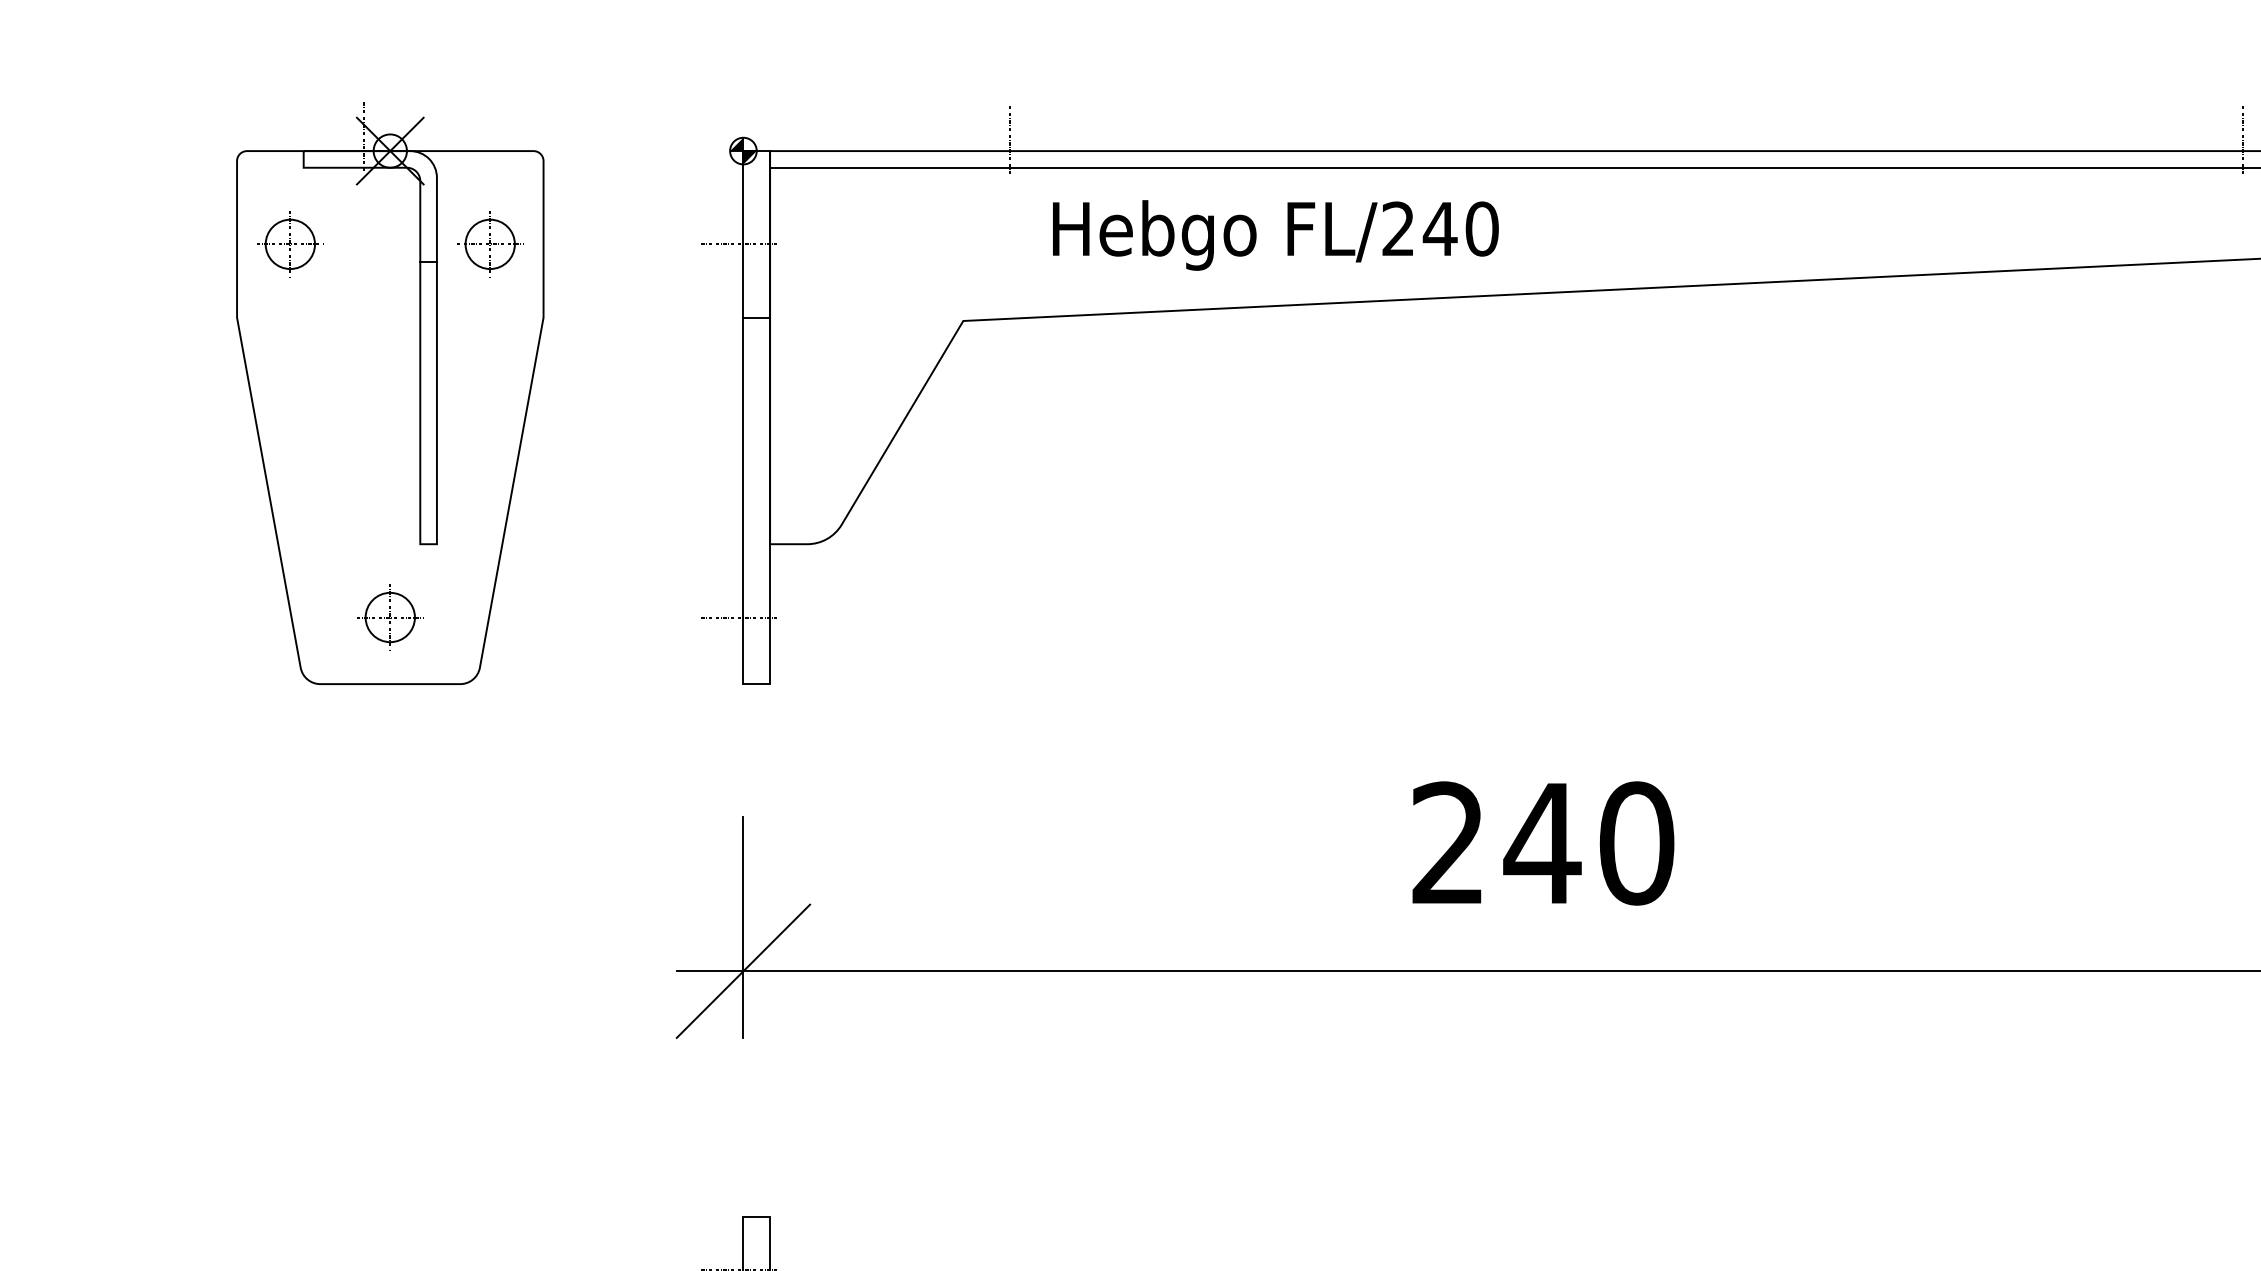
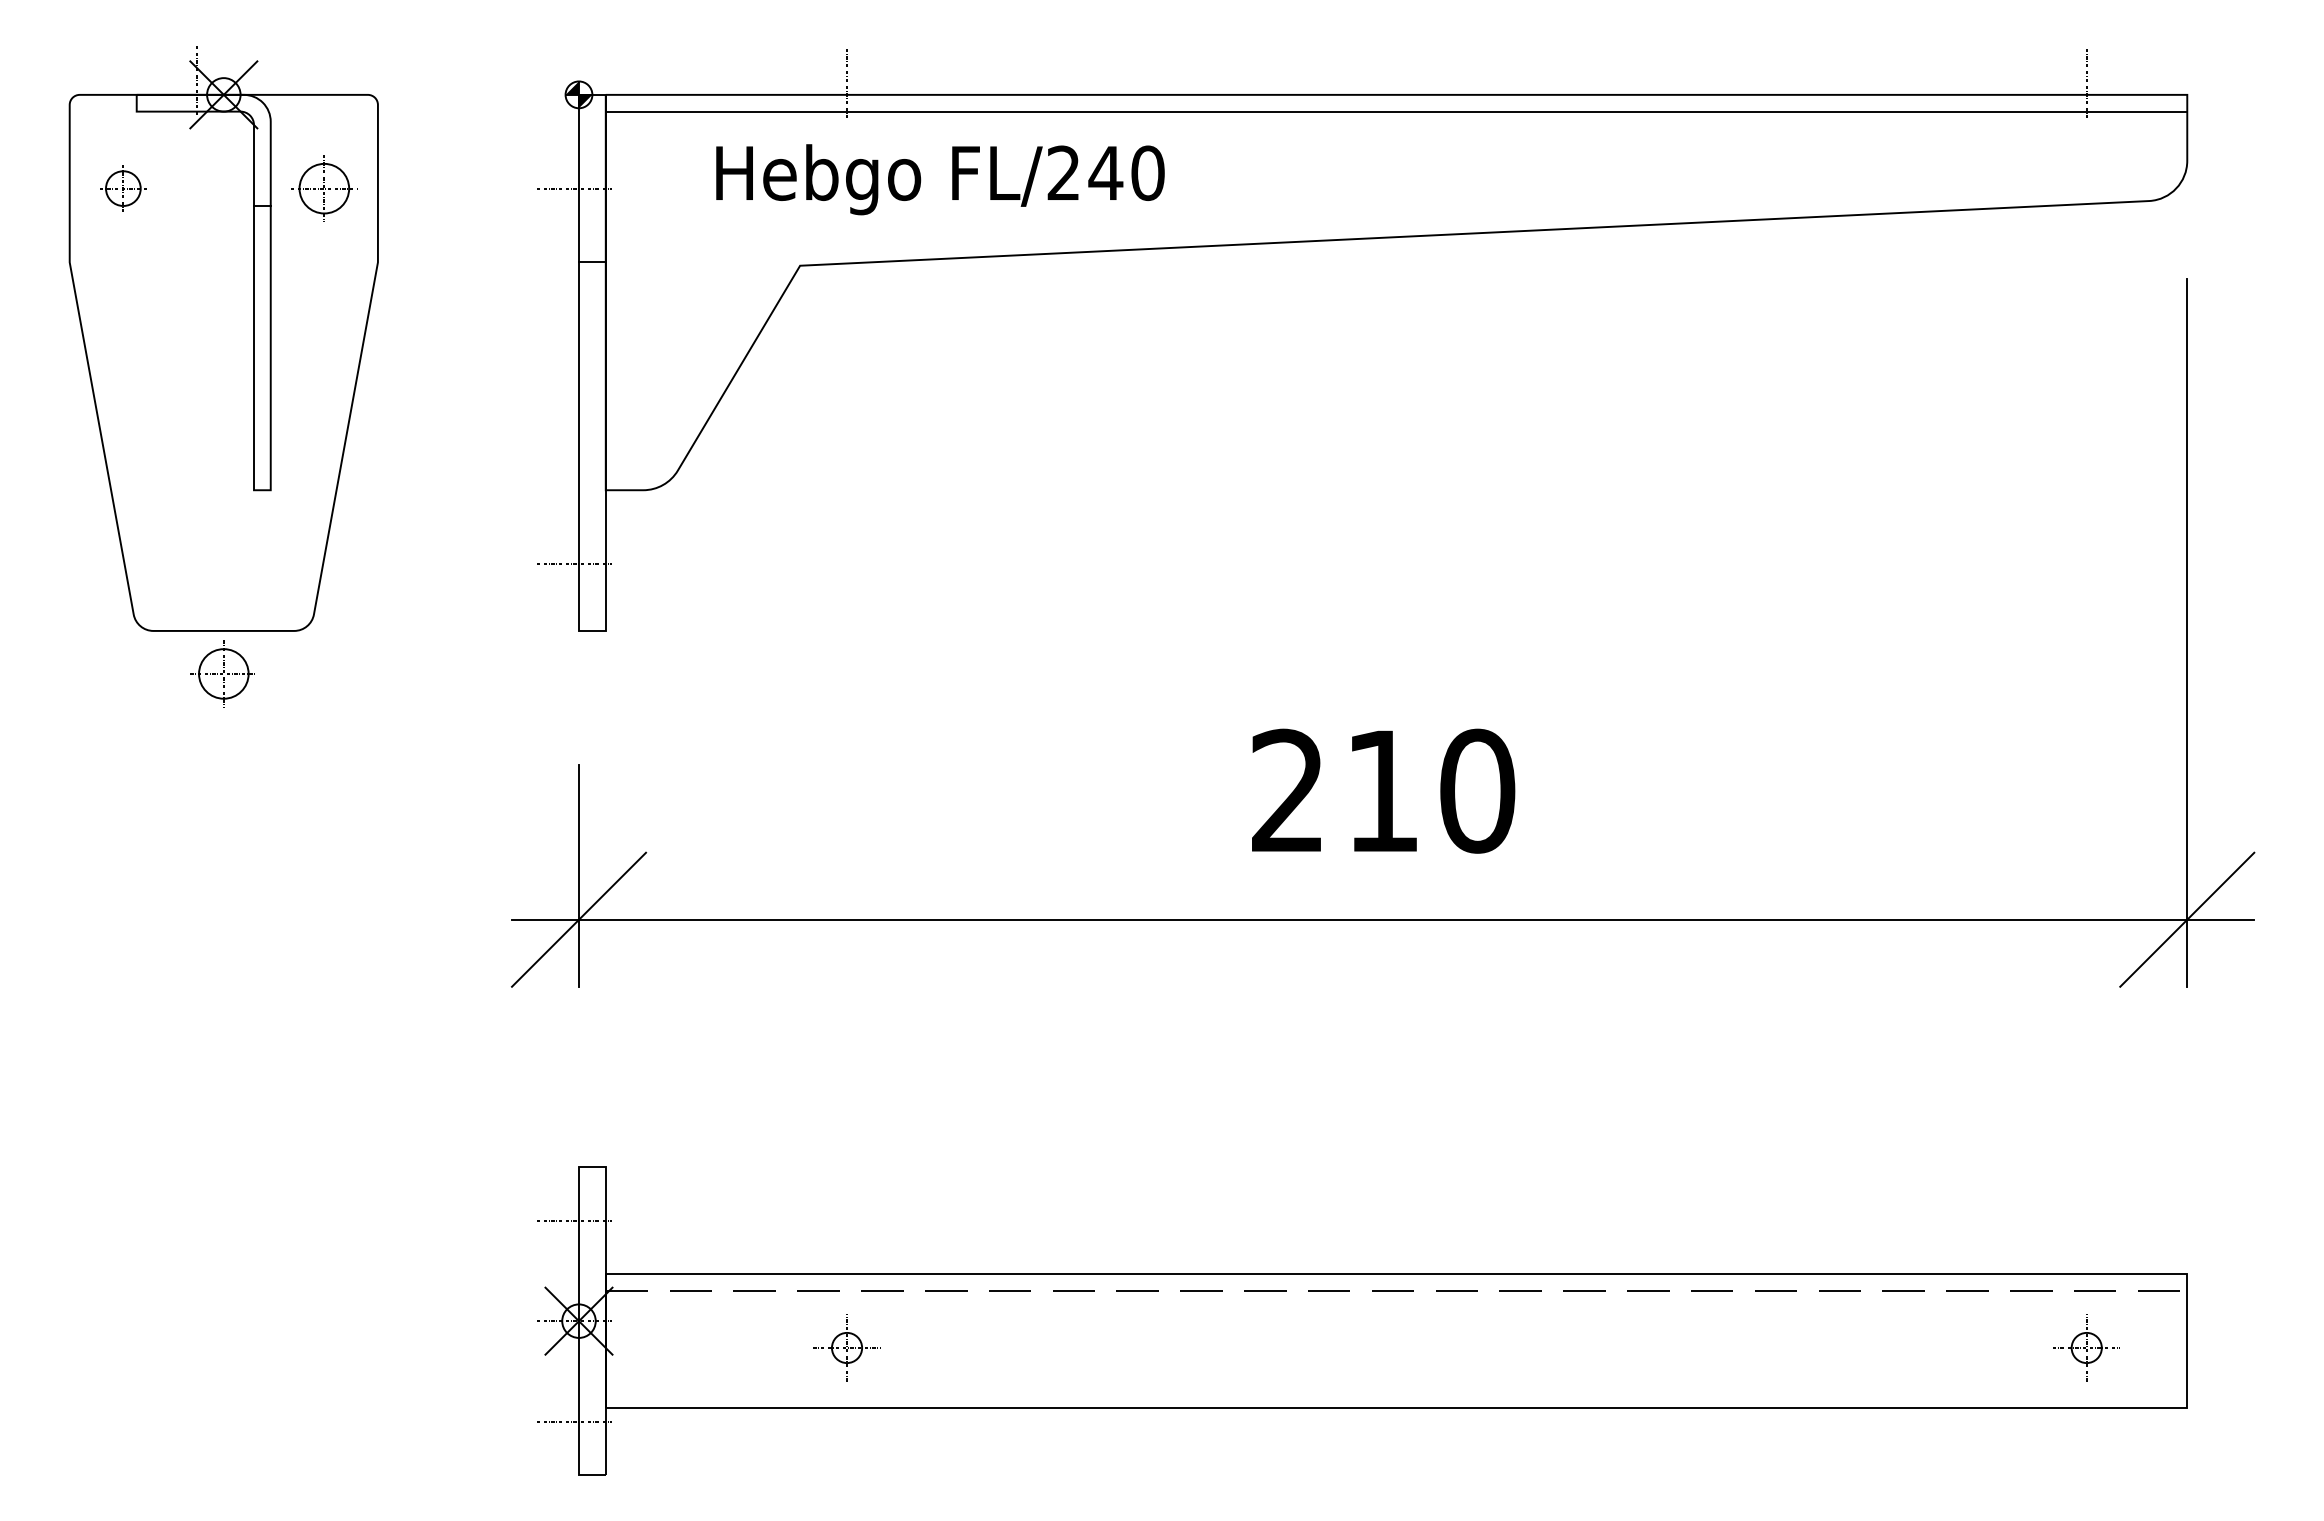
text: (1275, 235) -> (940, 179), moved
part: (290, 244) -> (123, 188), size x0.7
part: (388, 617) -> (222, 673), moved
text: (1542, 842) -> (1382, 790), 240 -> 210

